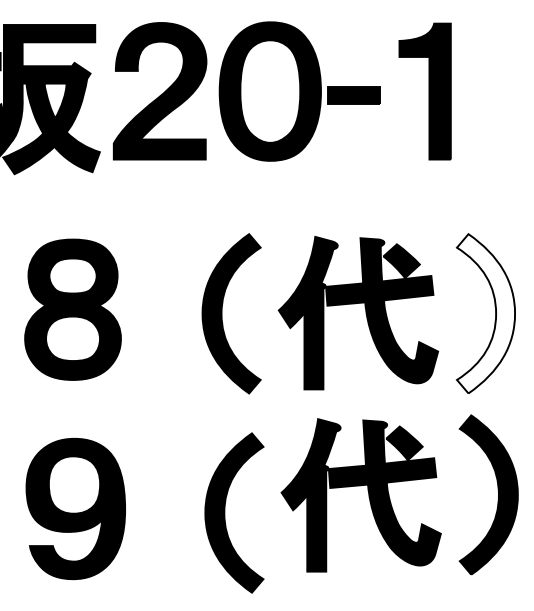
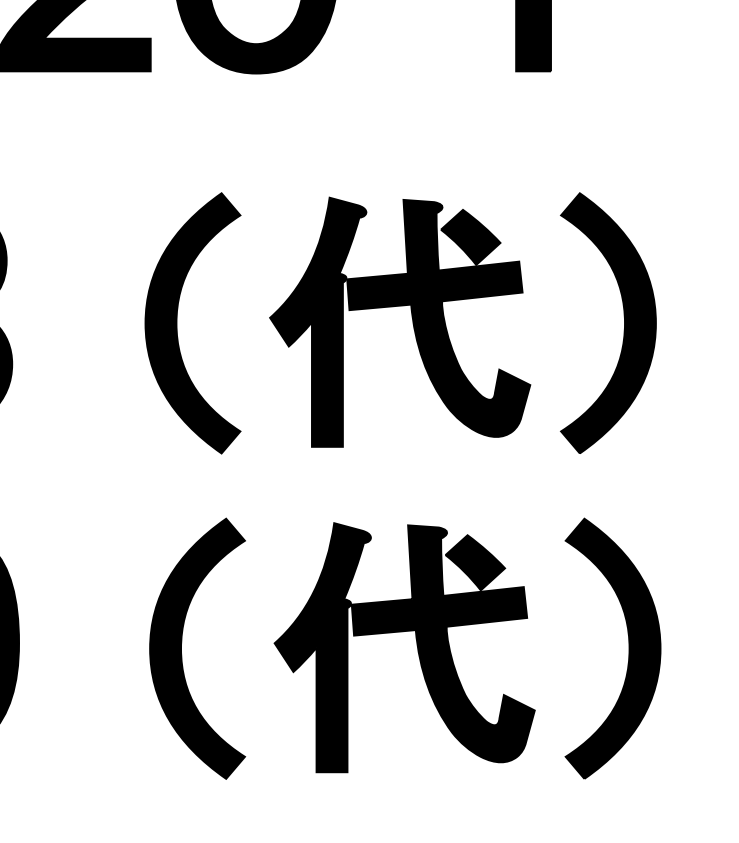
fill: (486, 313) -> (609, 322), added
part: (498, 494) -> (628, 647), moved
part: (368, 495) -> (416, 647), moved

